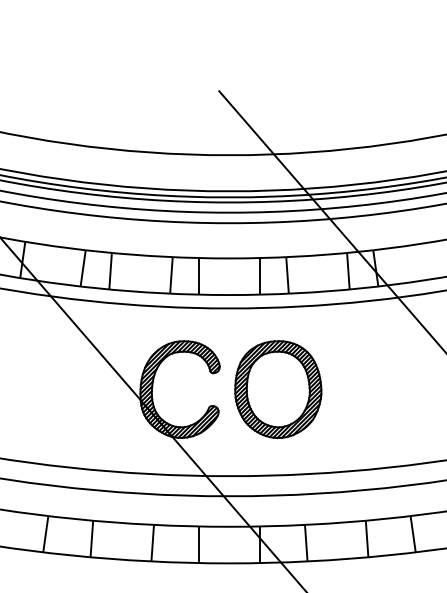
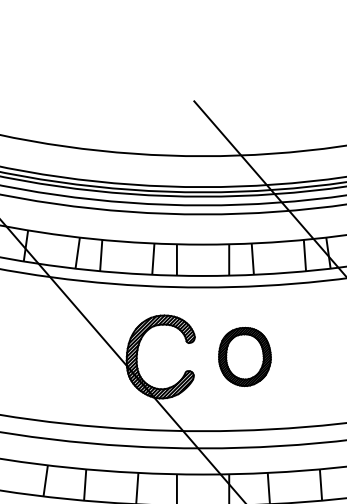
part: (278, 389) -> (245, 356), size x0.7

